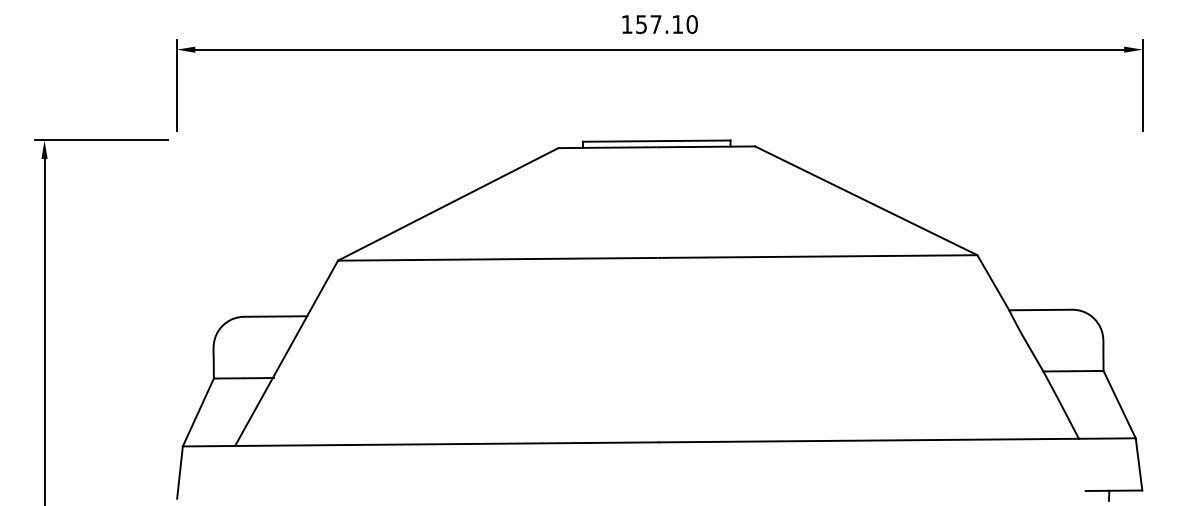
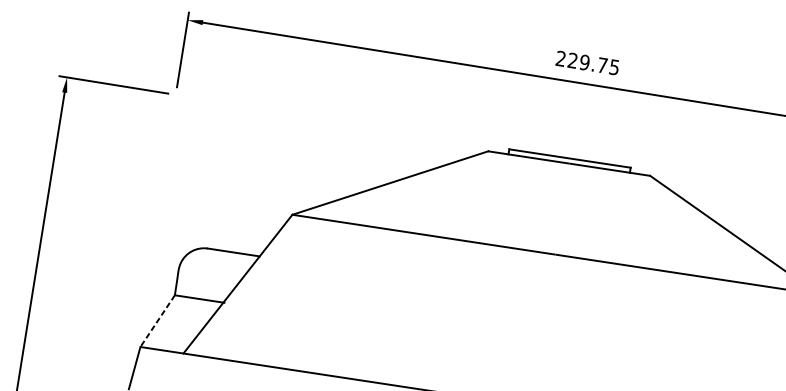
text: (659, 24) -> (587, 63), 157.10 -> 229.75
line: (198, 412) -> (157, 321), solid -> dashed

